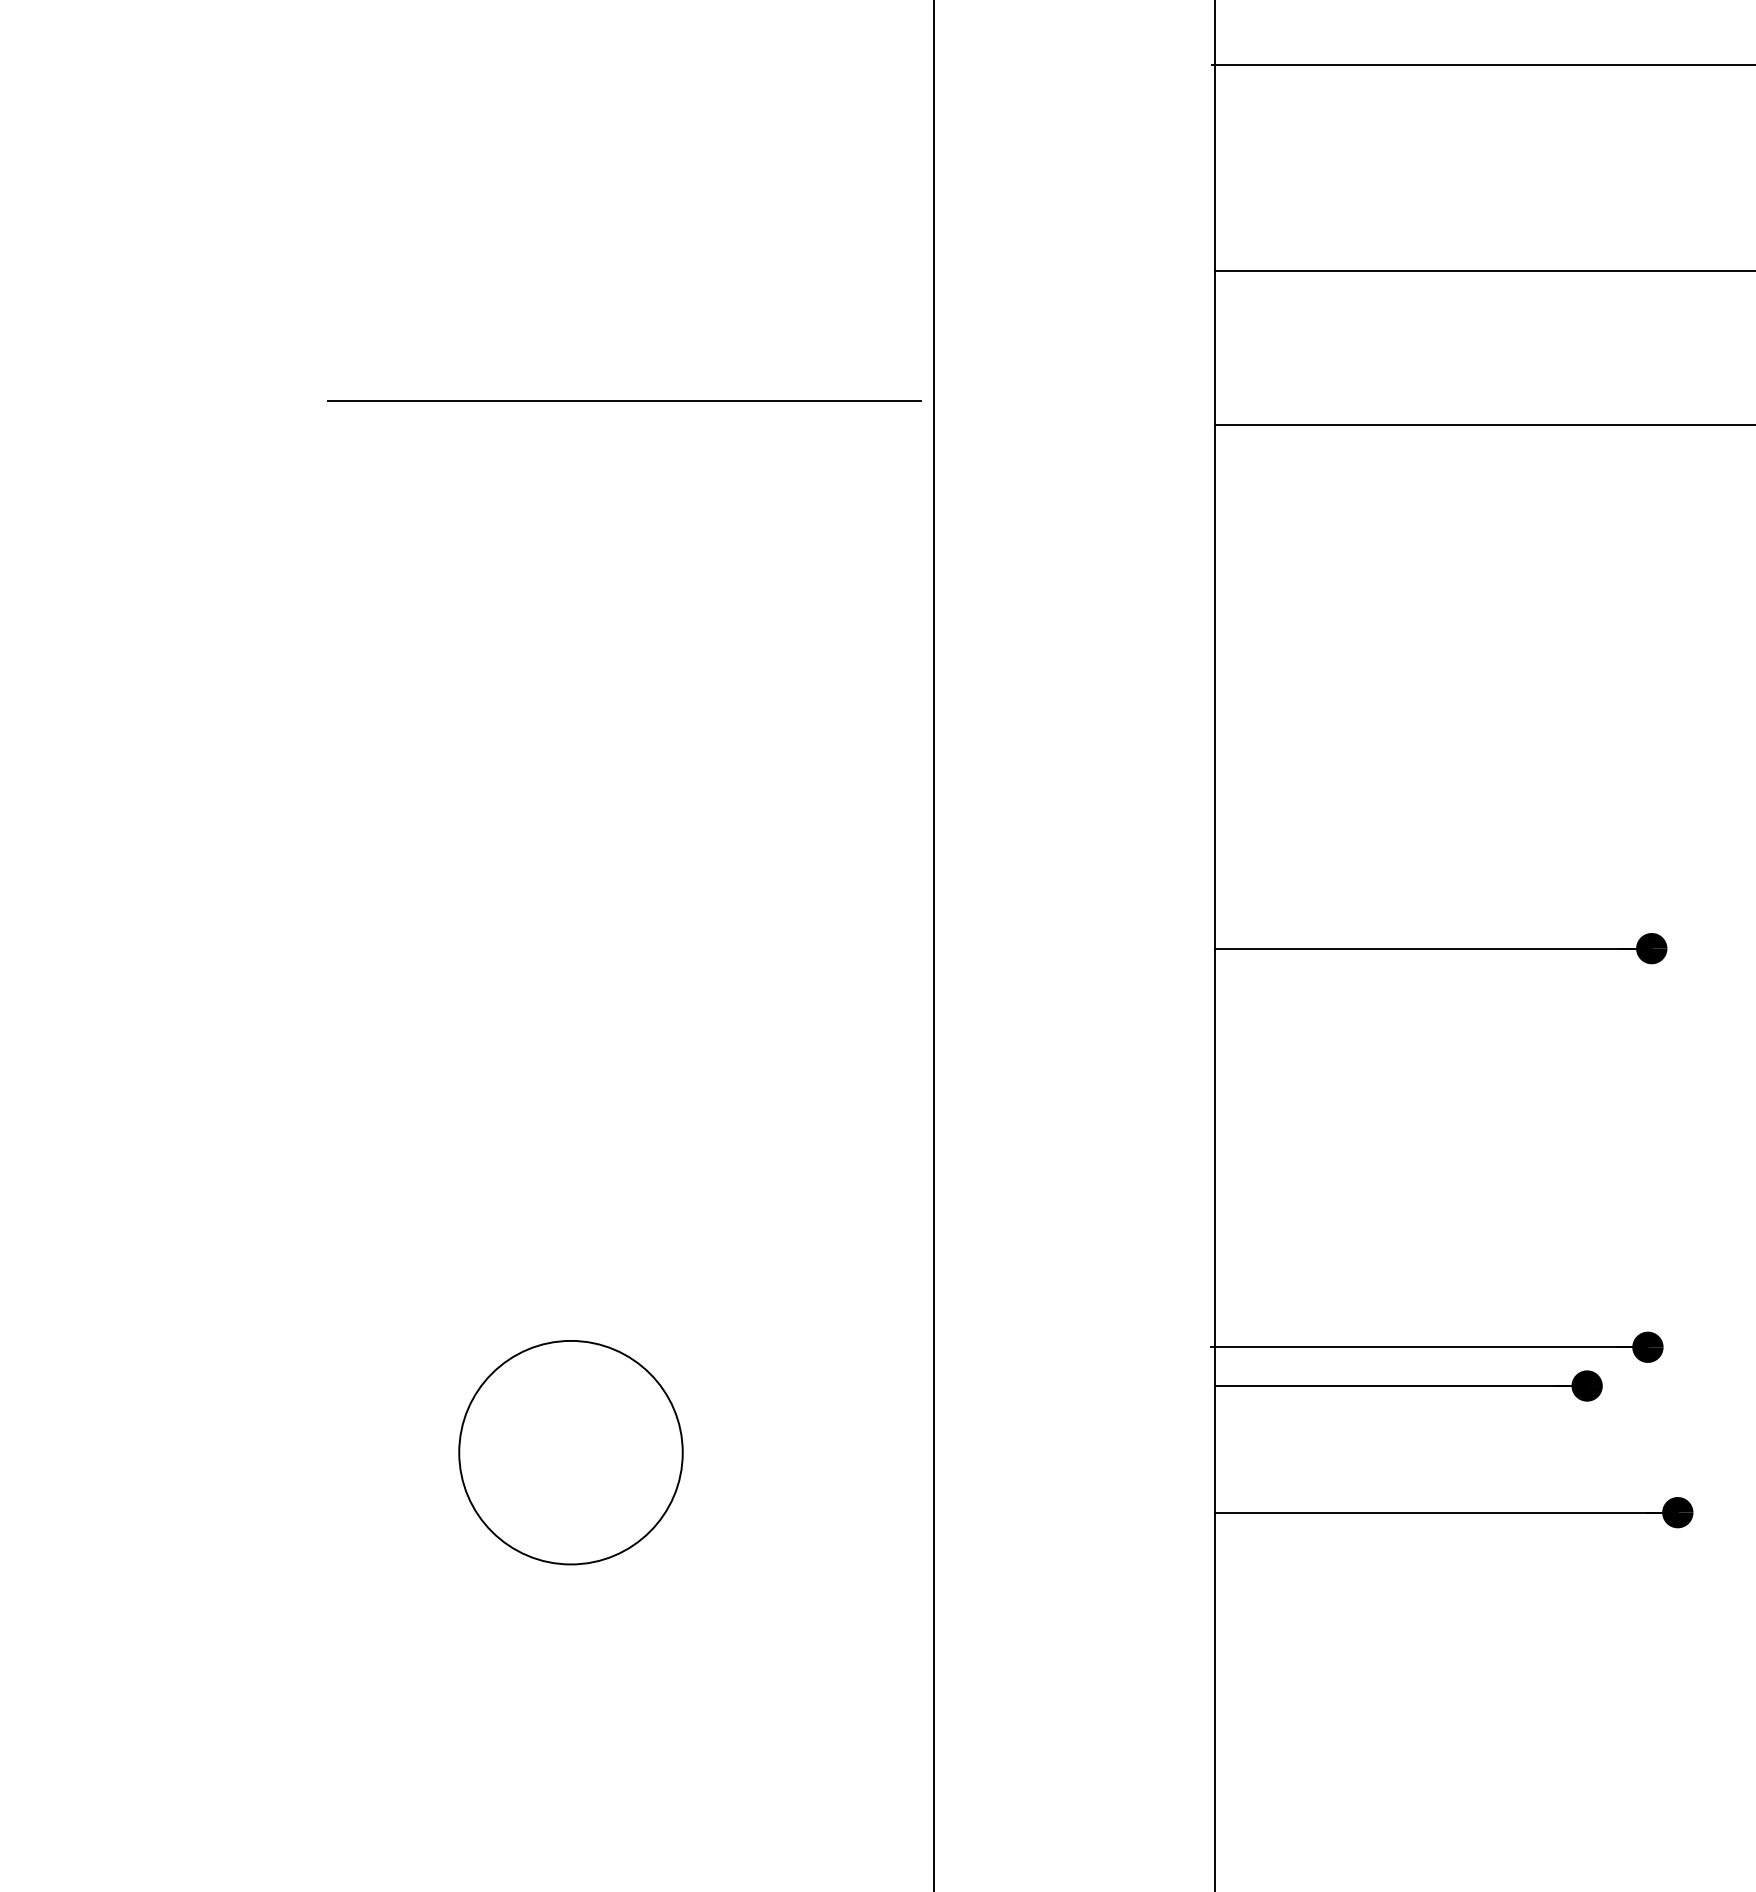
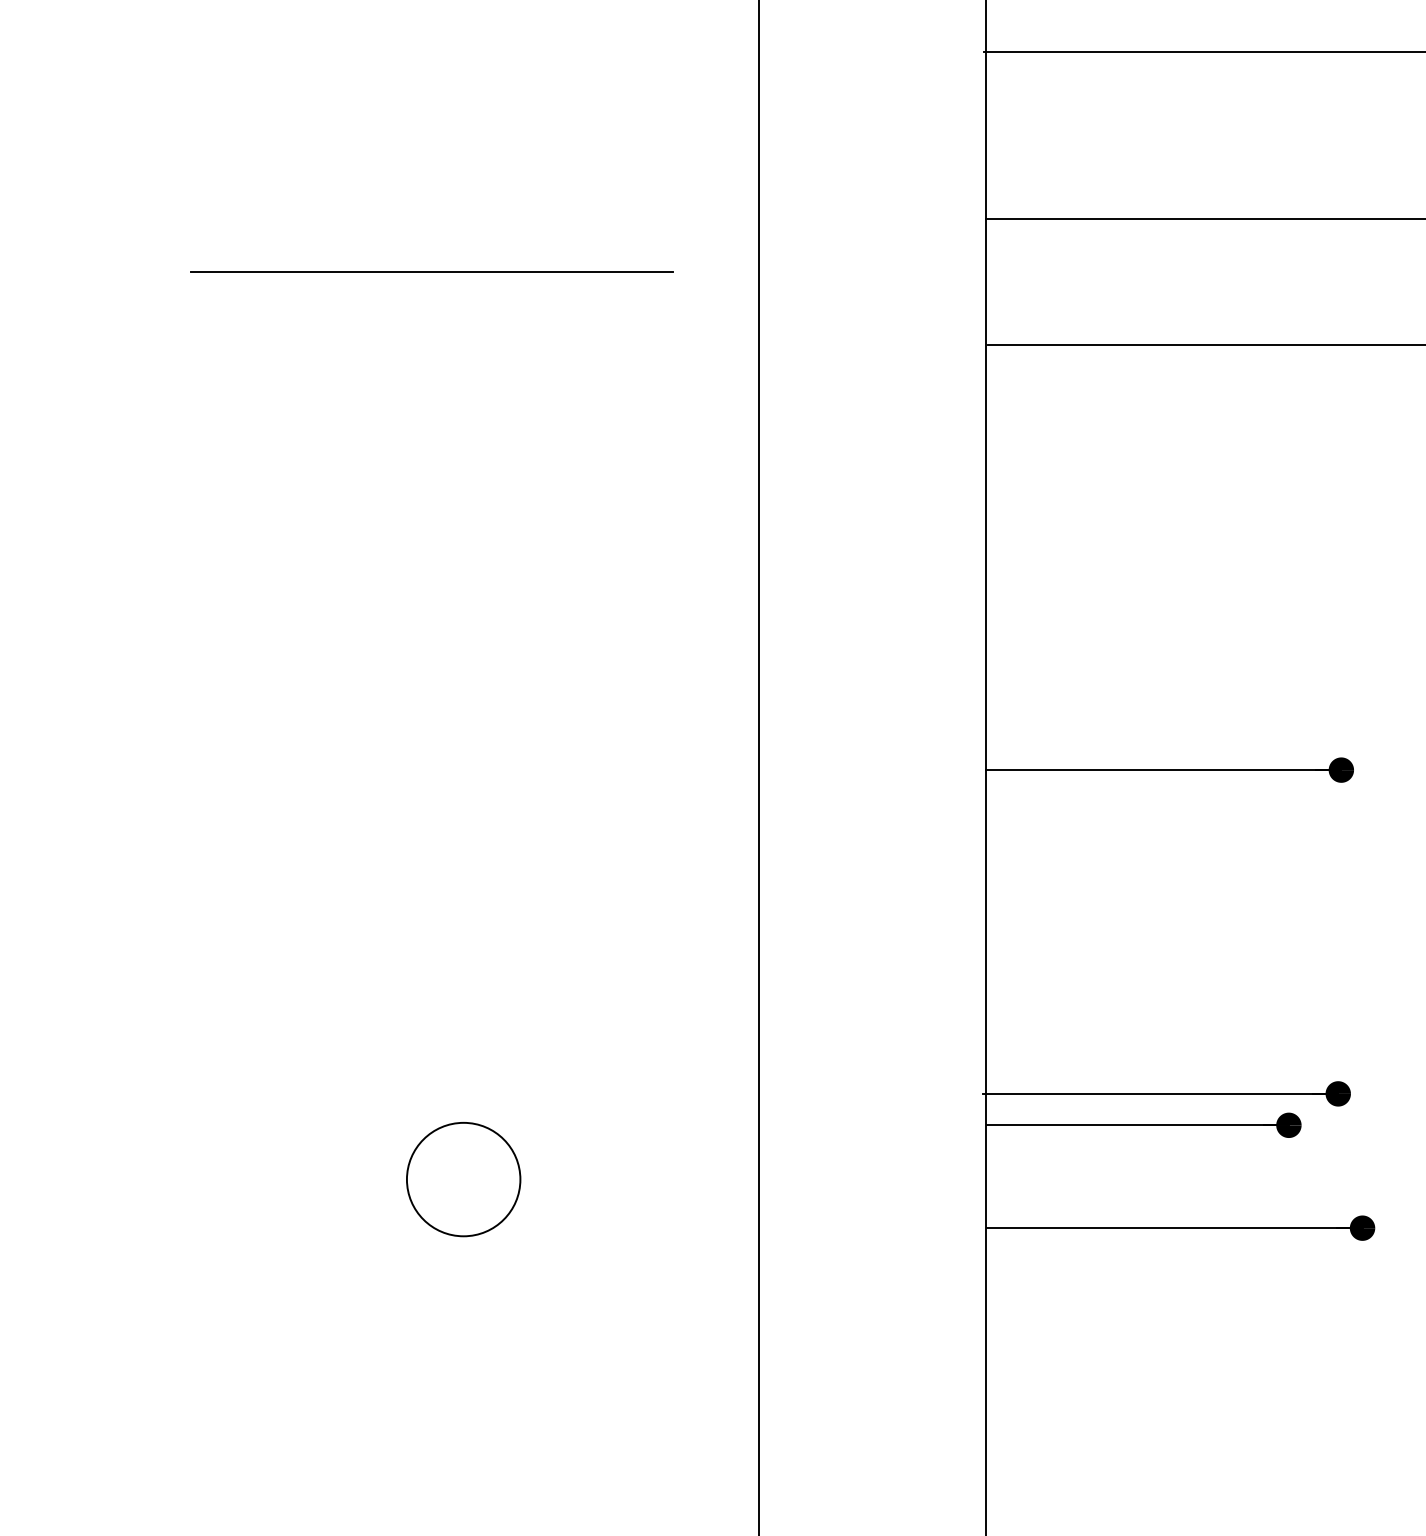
line: (624, 400) -> (432, 271), moved
circle: (570, 1452) -> (463, 1179), size x0.62

